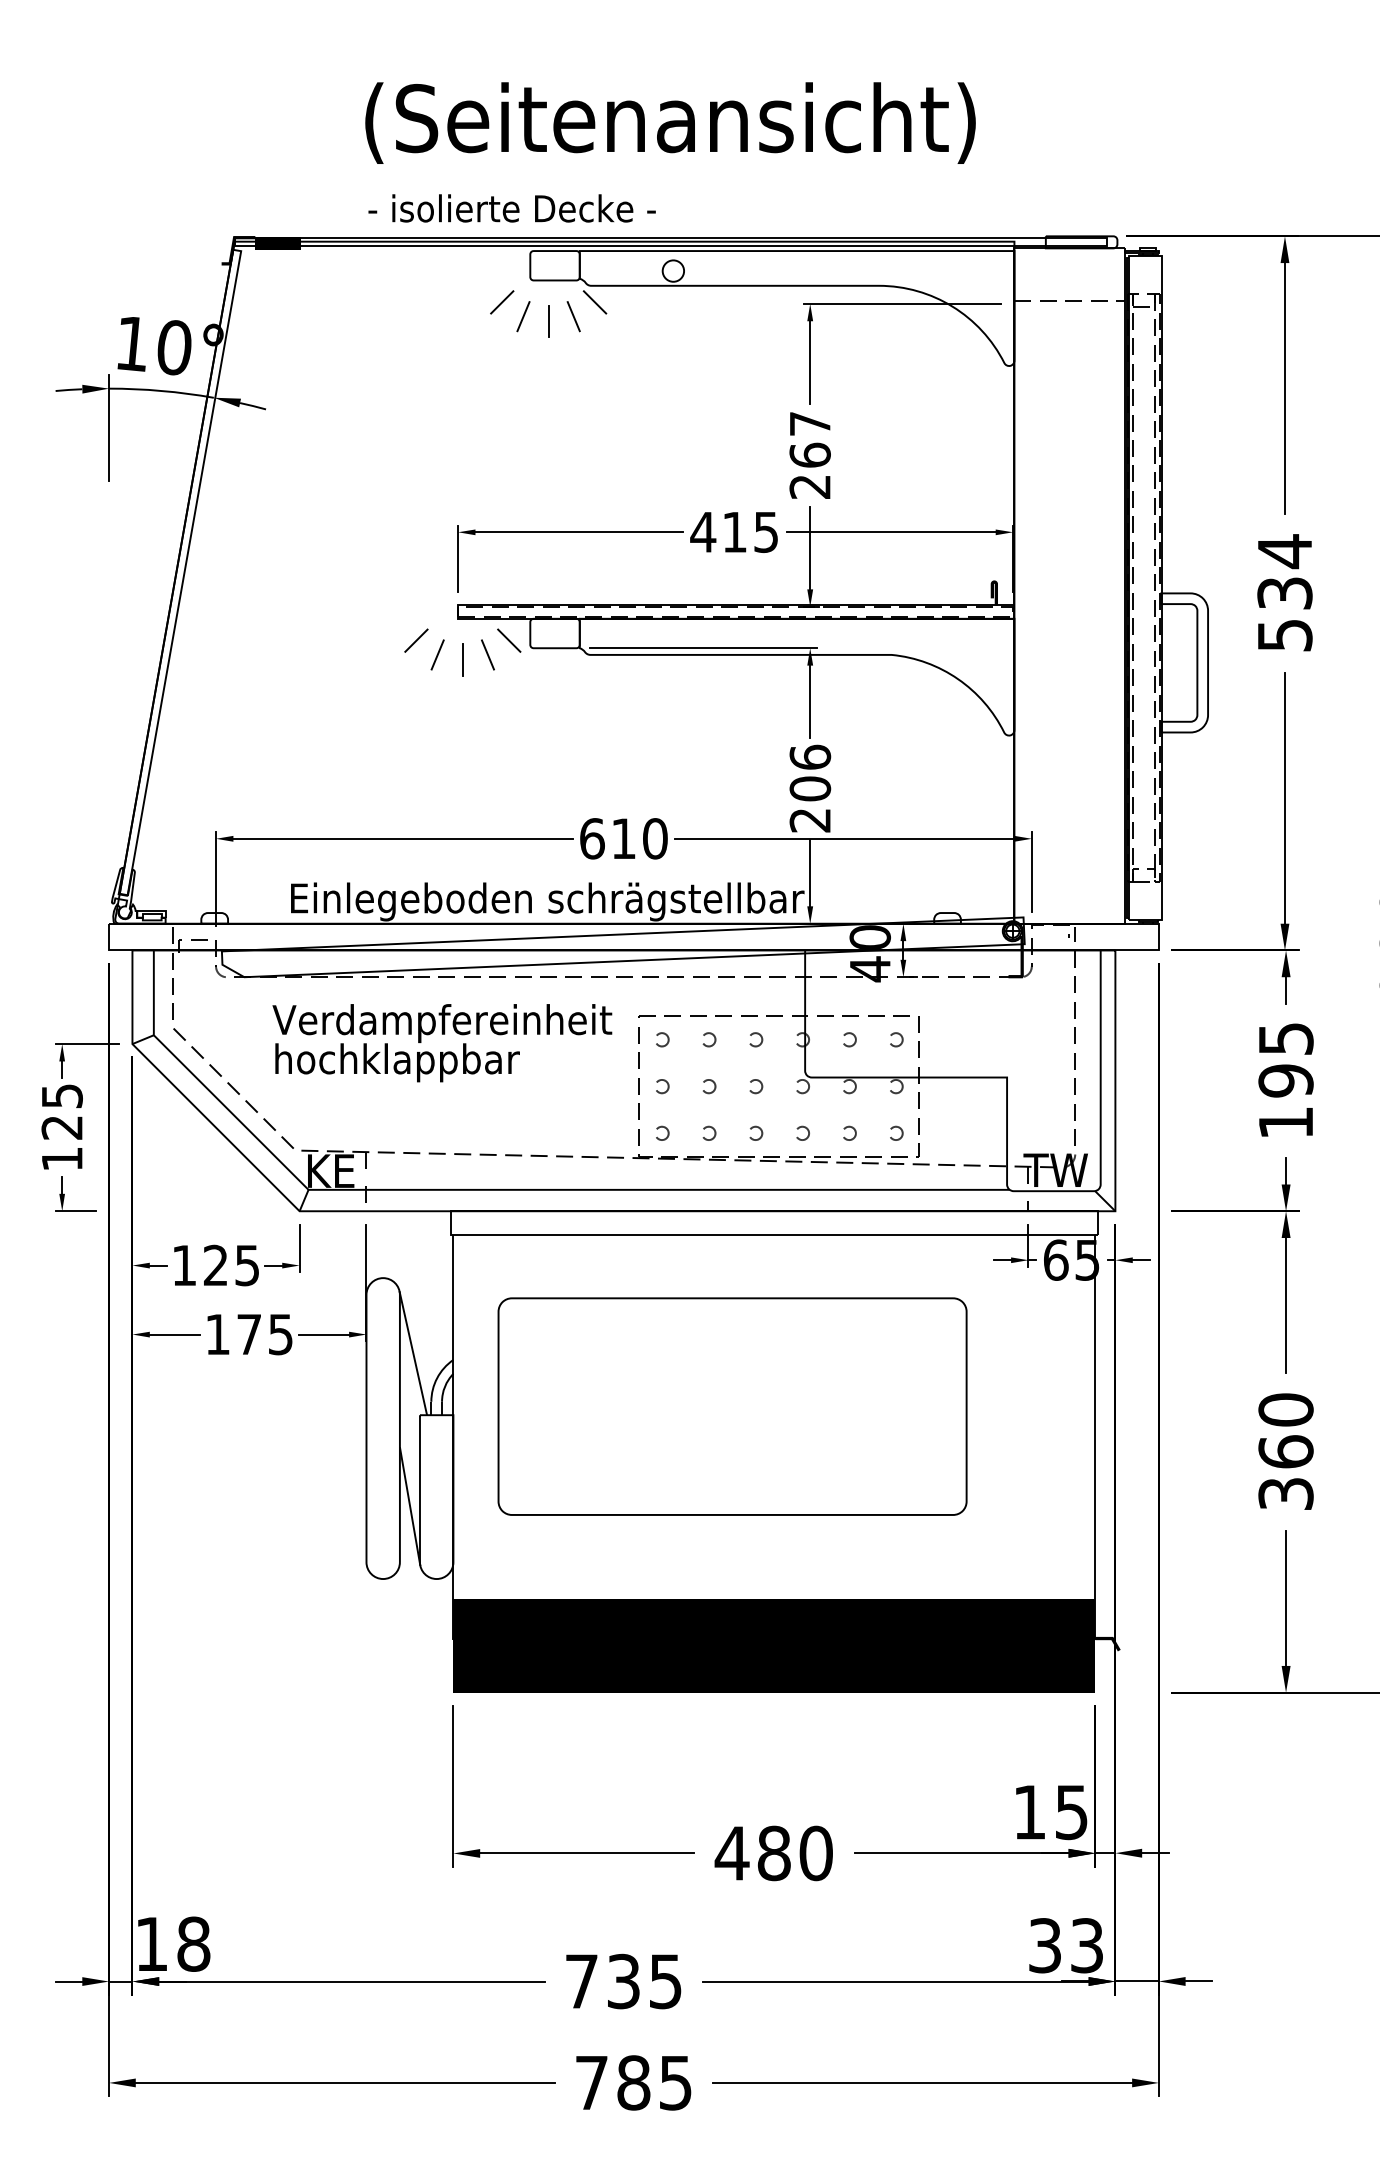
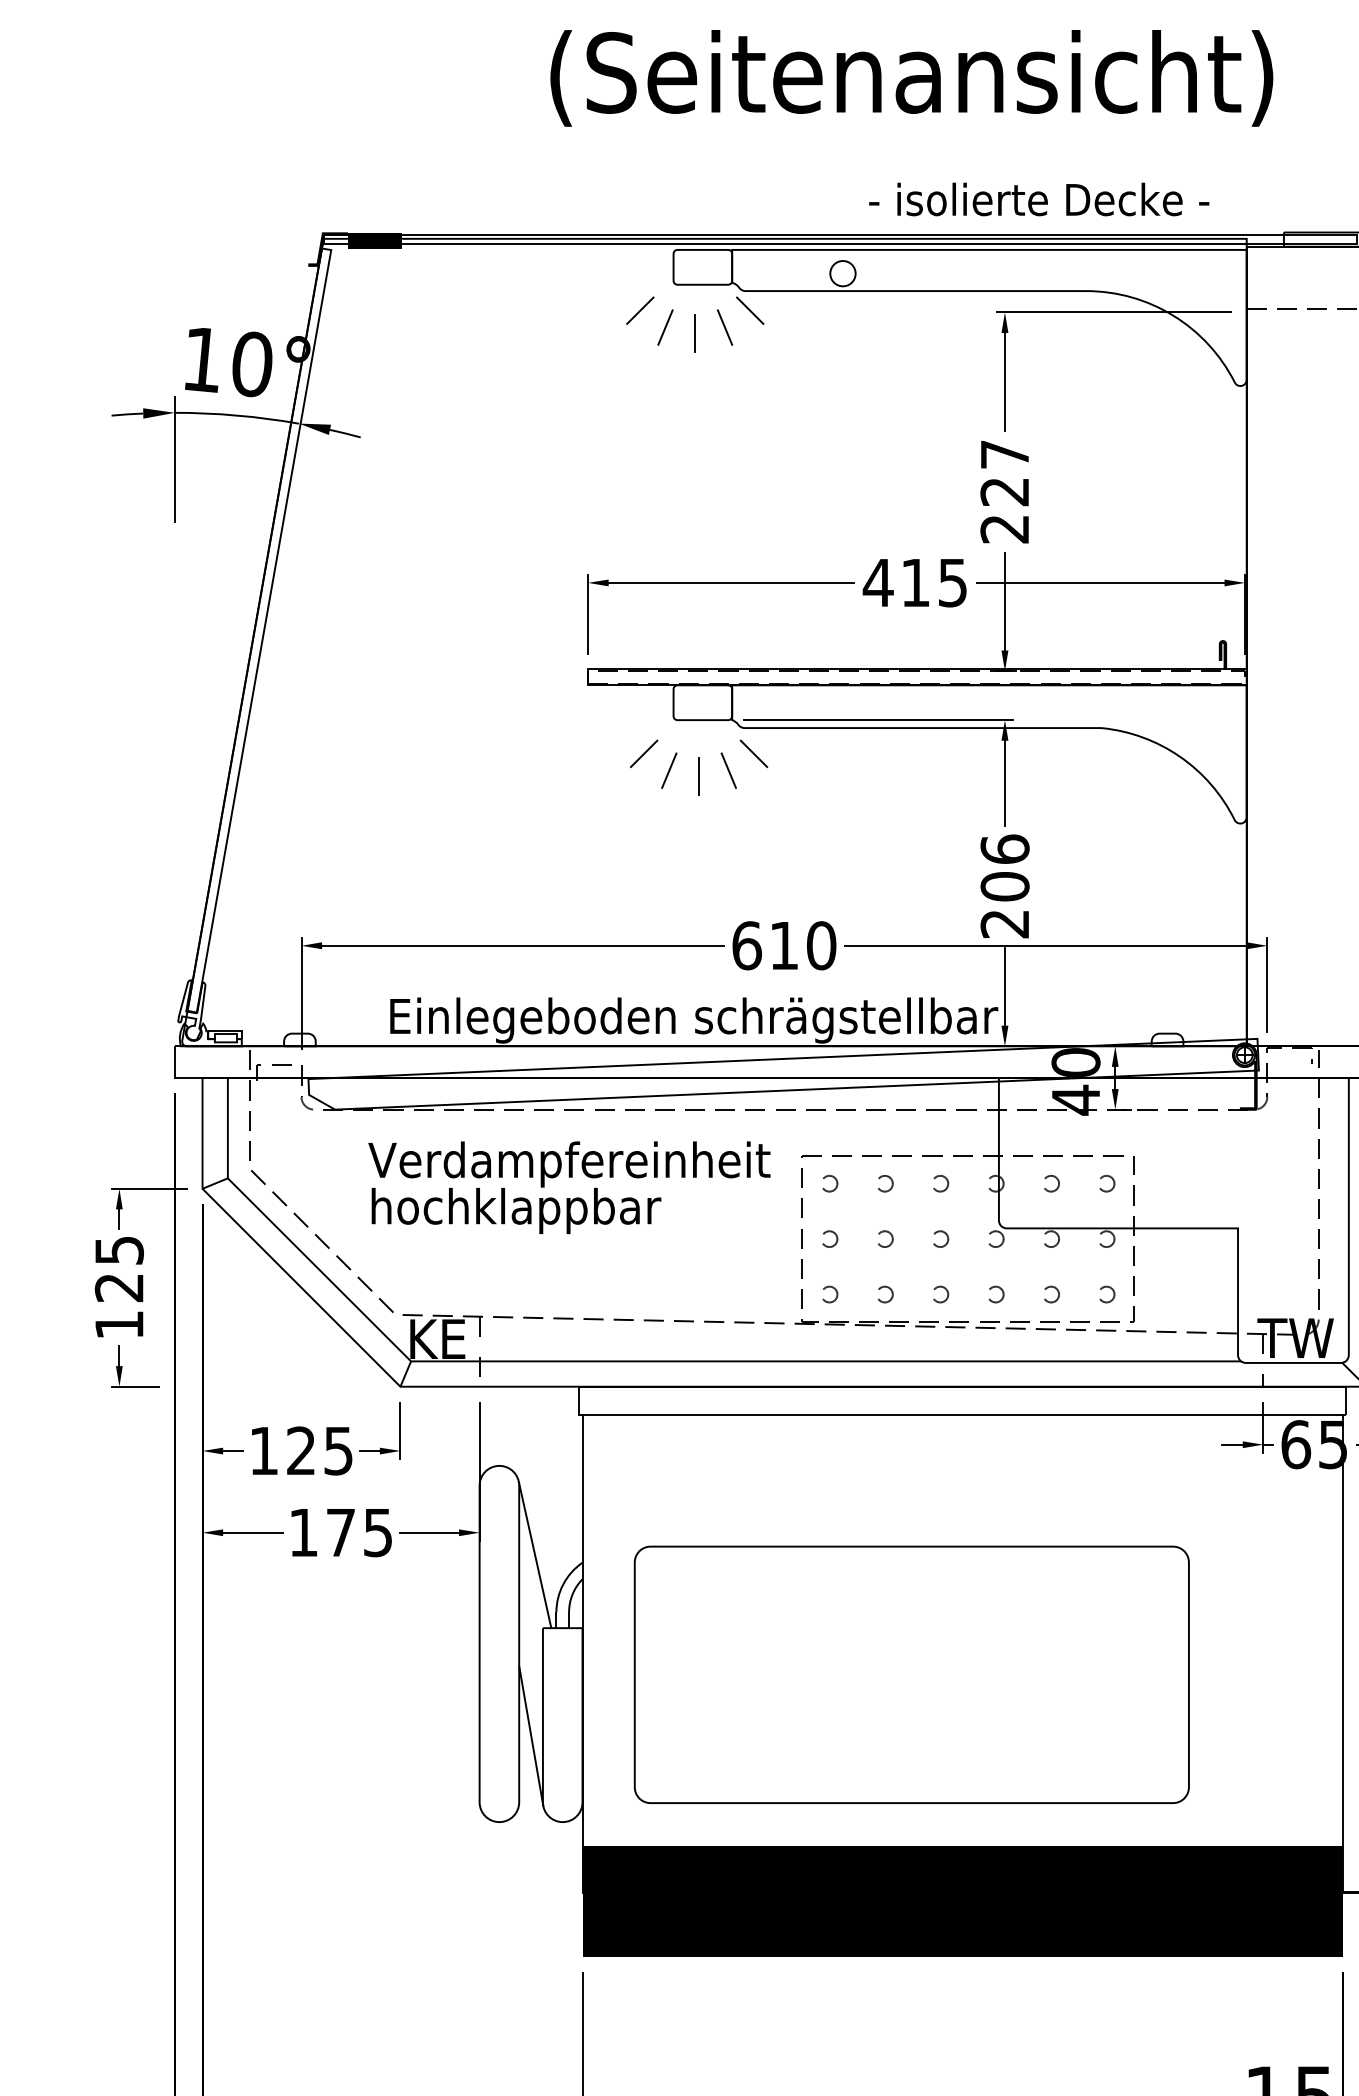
text: (670, 122) -> (911, 77), moved
text: (511, 208) -> (1038, 199), moved
text: (809, 454) -> (1004, 490), 267 -> 227
part: (462, 652) -> (698, 767), moved
part: (732, 1406) -> (911, 1674), moved

